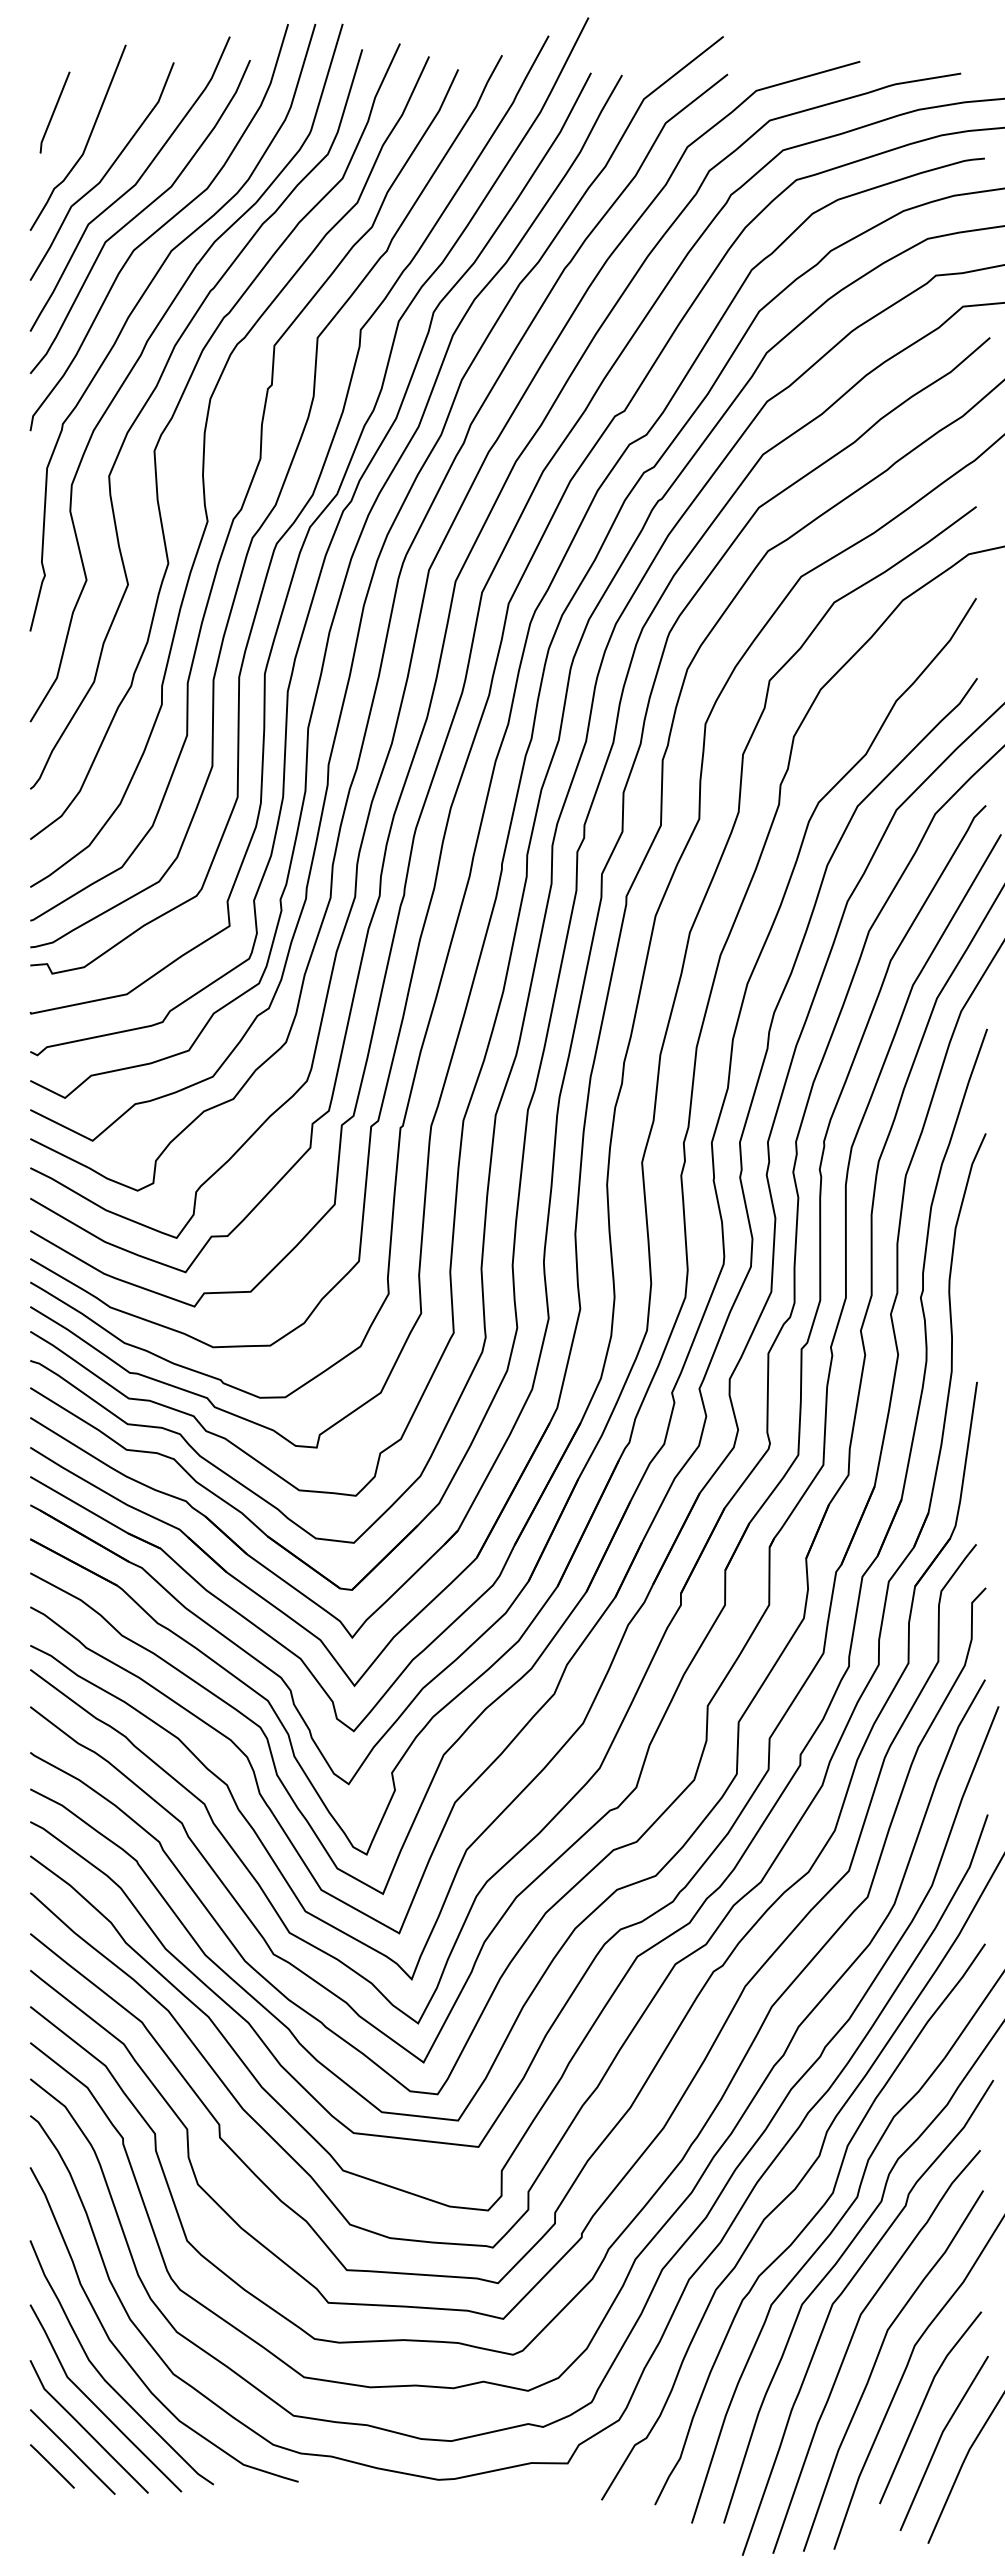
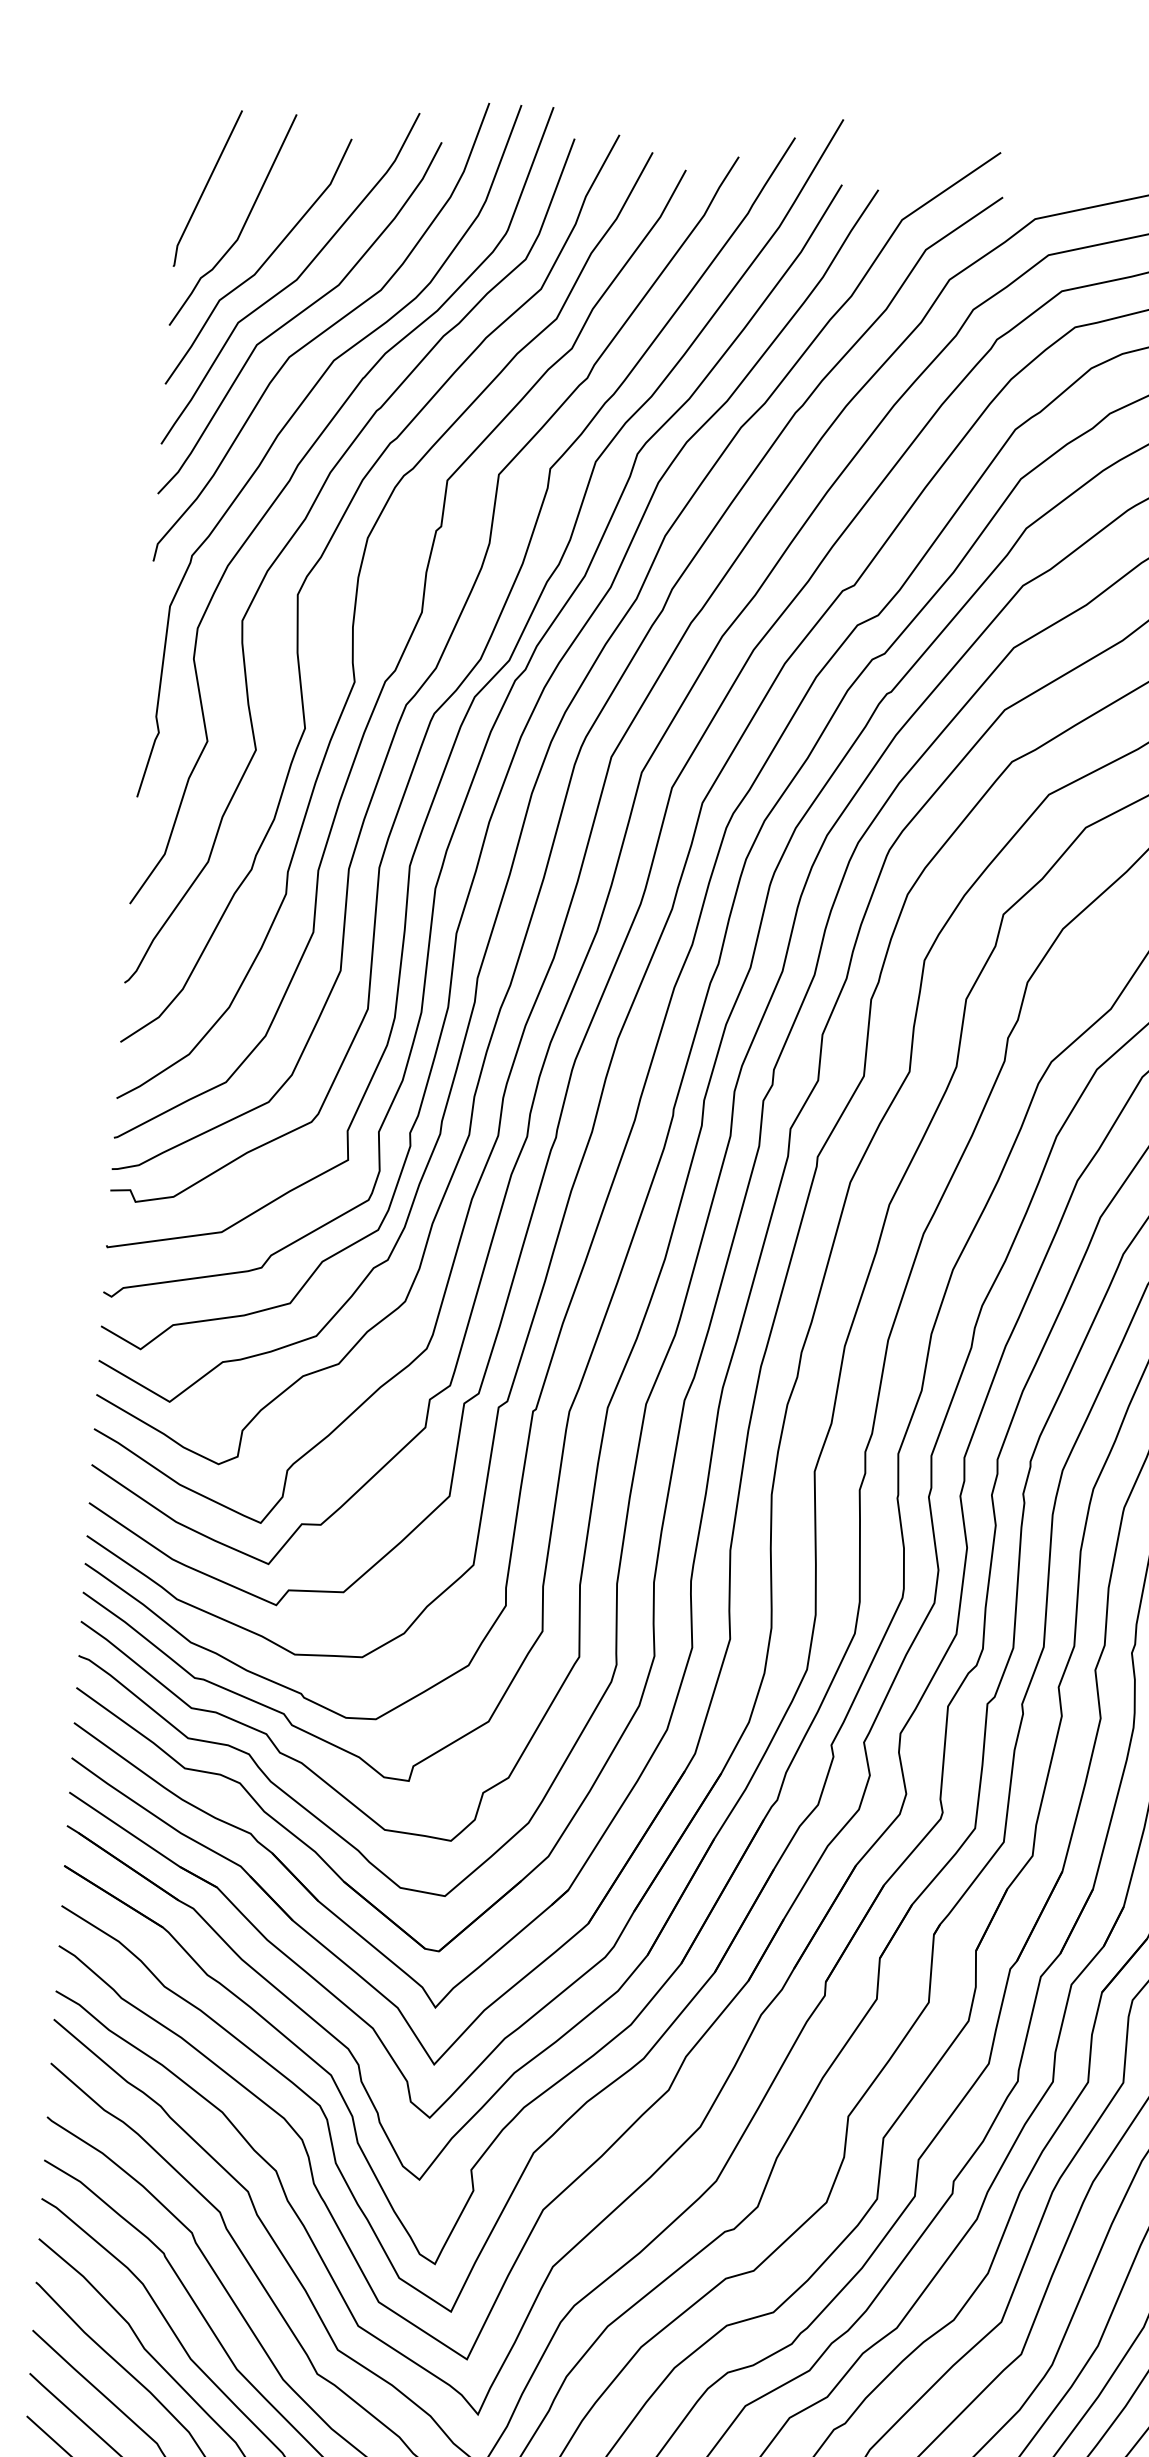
part: (54, 112) -> (207, 188), size x1.67

